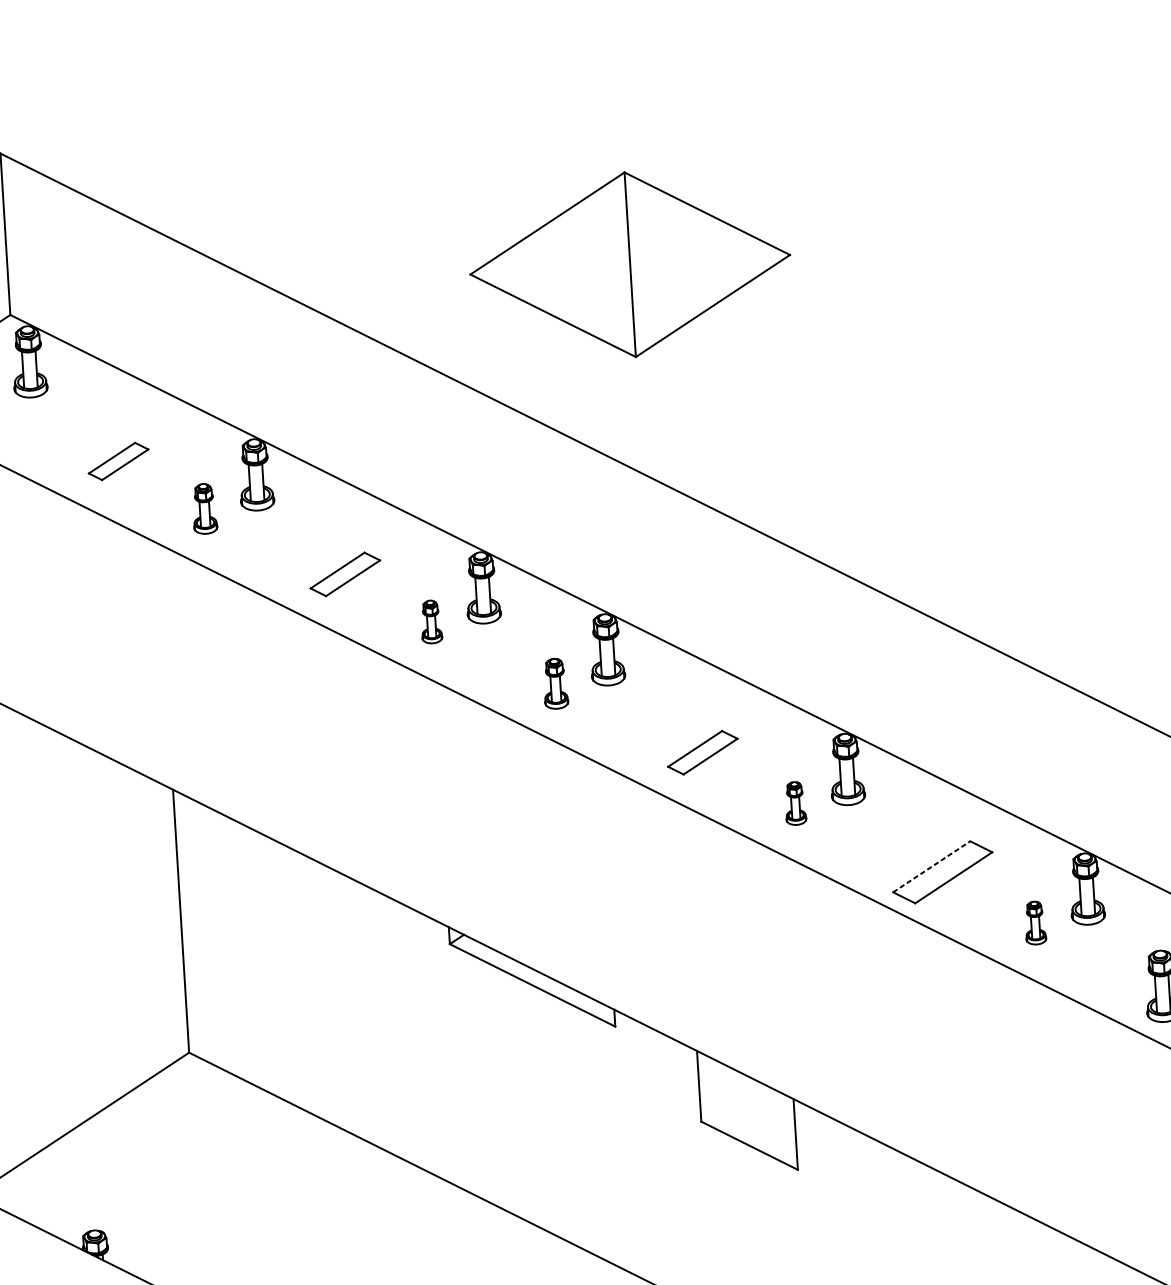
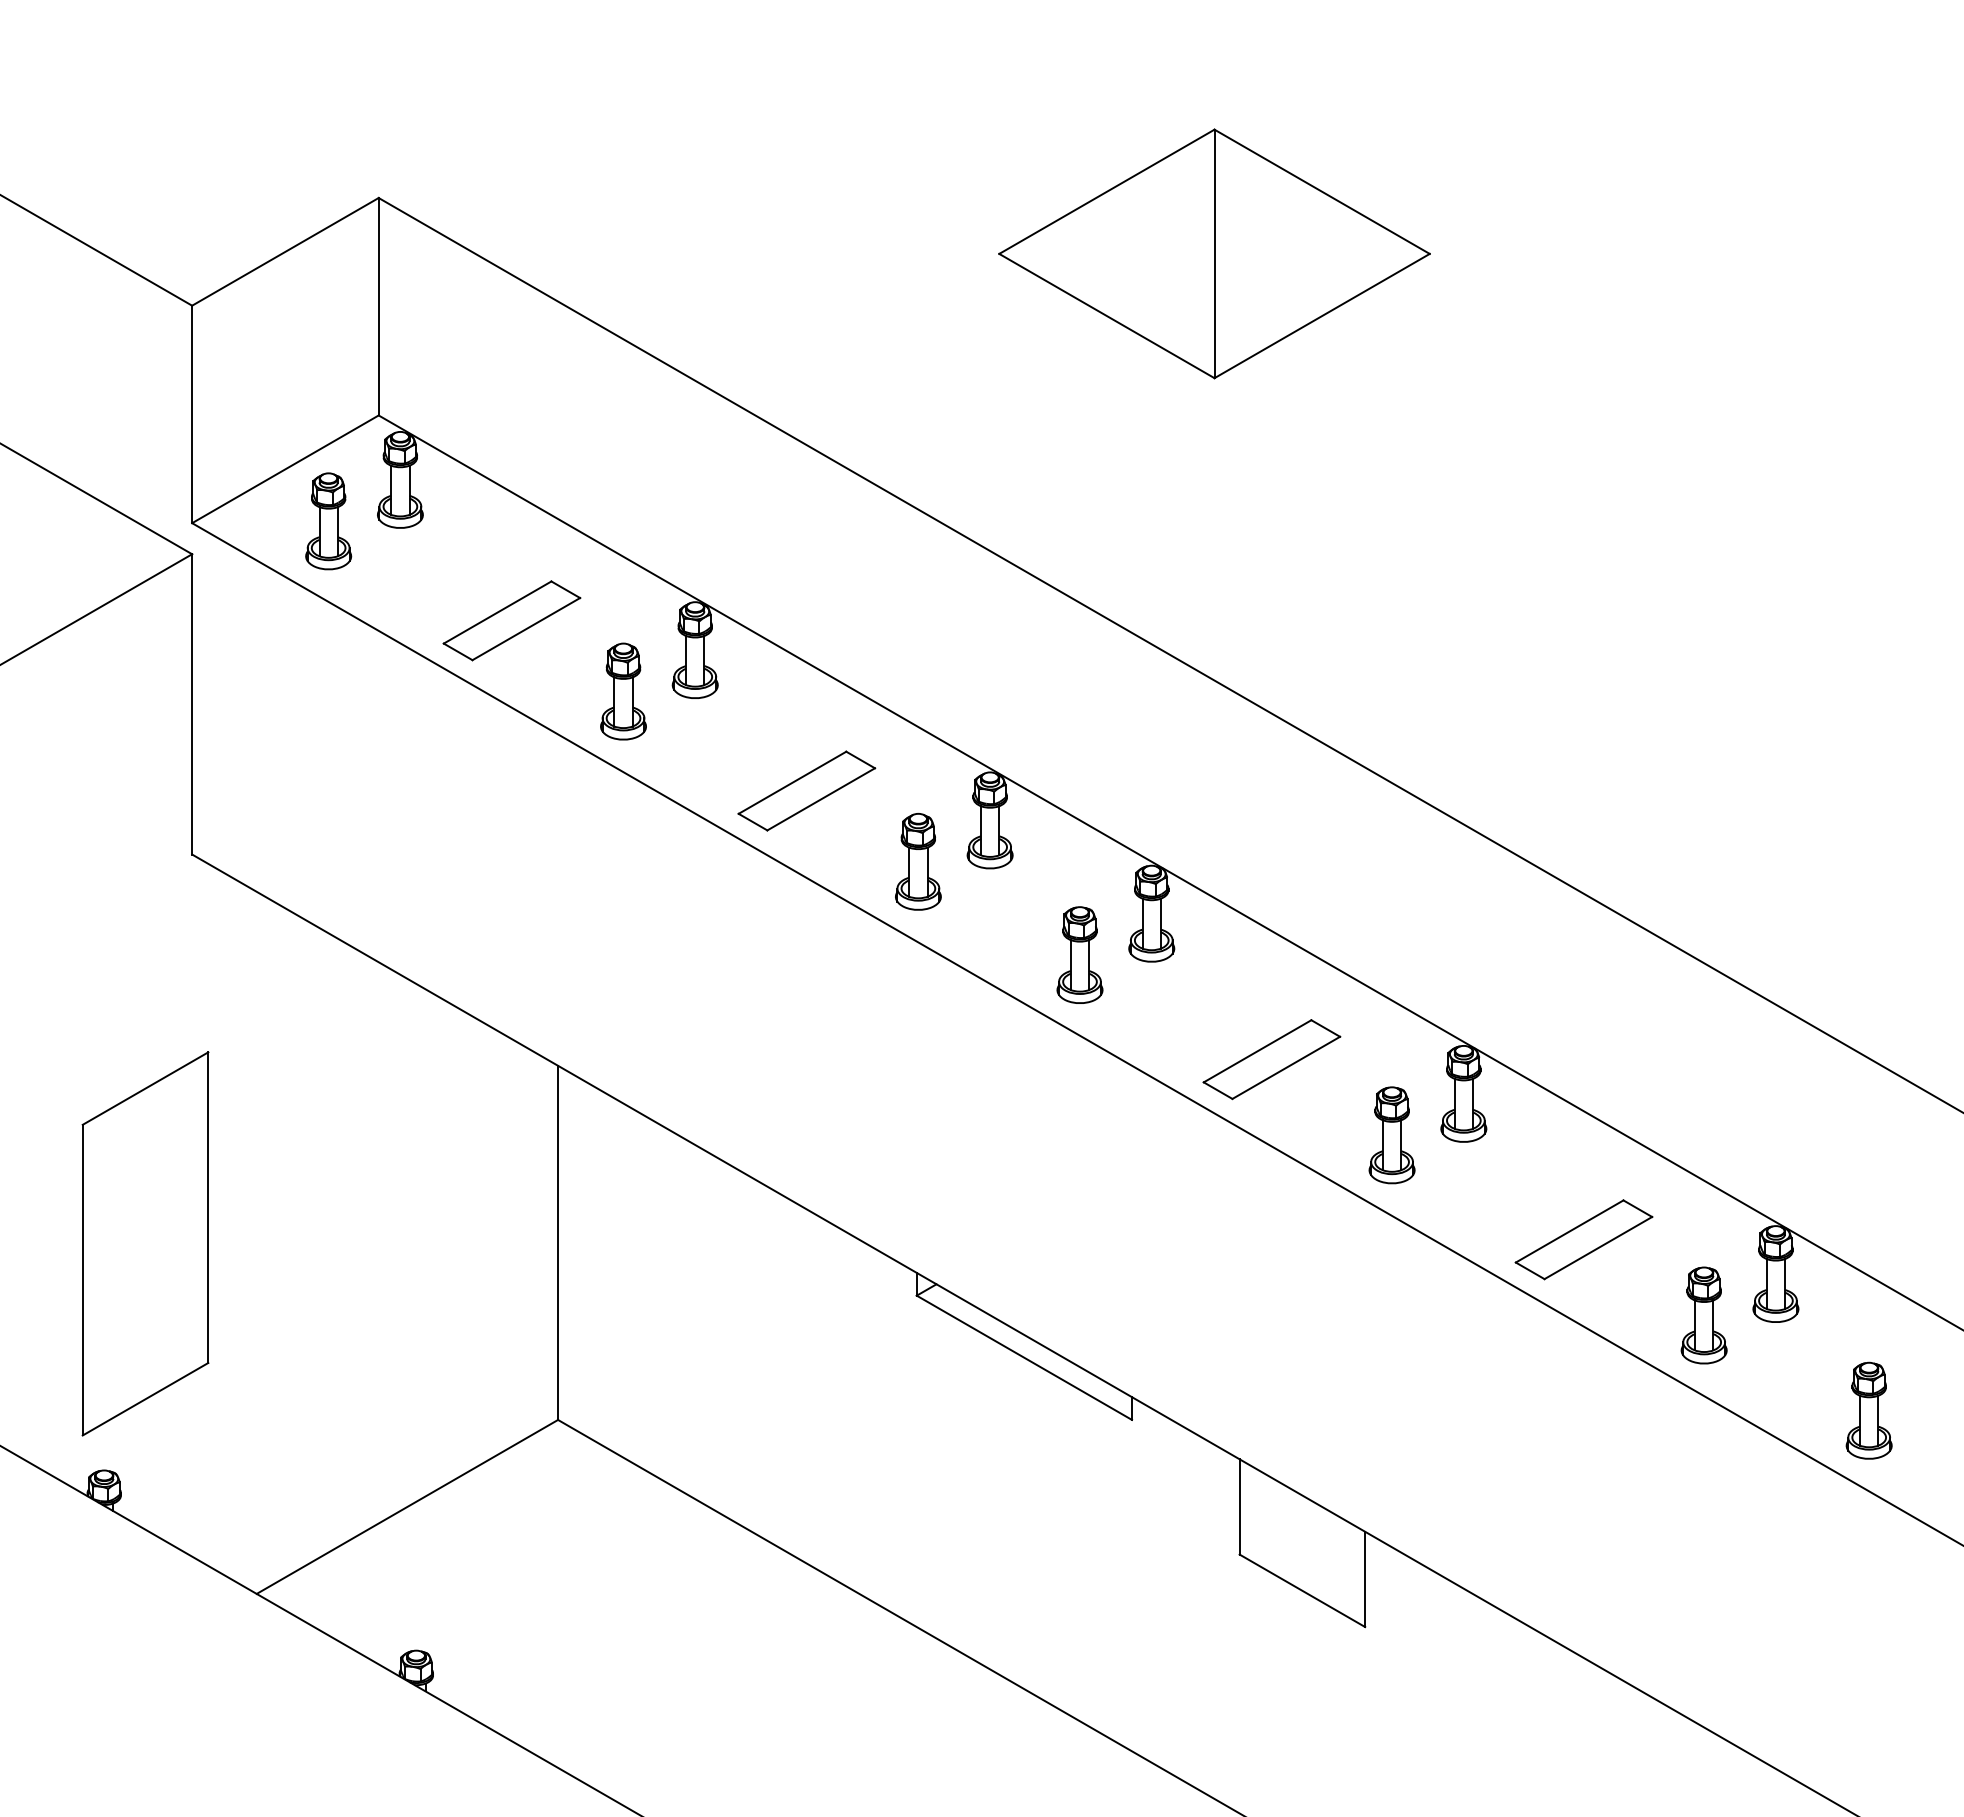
part: (630, 264) -> (1214, 253), moved
part: (118, 461) -> (511, 620), size x1.67
part: (204, 508) -> (623, 691), size x1.43
part: (345, 574) -> (806, 790), size x1.43
part: (431, 621) -> (918, 861), size x1.67
part: (555, 683) -> (1079, 954), size x1.43
part: (702, 752) -> (1271, 1059), size x1.43
part: (795, 803) -> (1391, 1135), size x1.67
line: (932, 866) -> (1570, 1231), dashed -> solid
part: (1034, 923) -> (1703, 1315), size x1.67

